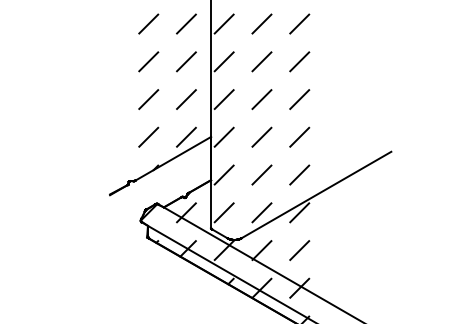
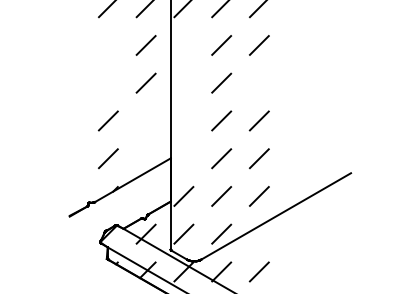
line: (148, 23) -> (108, 44), removed
line: (223, 23) -> (183, 44), removed
line: (148, 61) -> (108, 82), removed
line: (223, 61) -> (183, 82), removed
line: (299, 61) -> (259, 82), removed
line: (186, 99) -> (146, 120), removed
line: (223, 99) -> (183, 120), removed
line: (186, 136) -> (146, 157), removed
line: (223, 136) -> (183, 157), removed
line: (299, 212) -> (259, 233), removed

